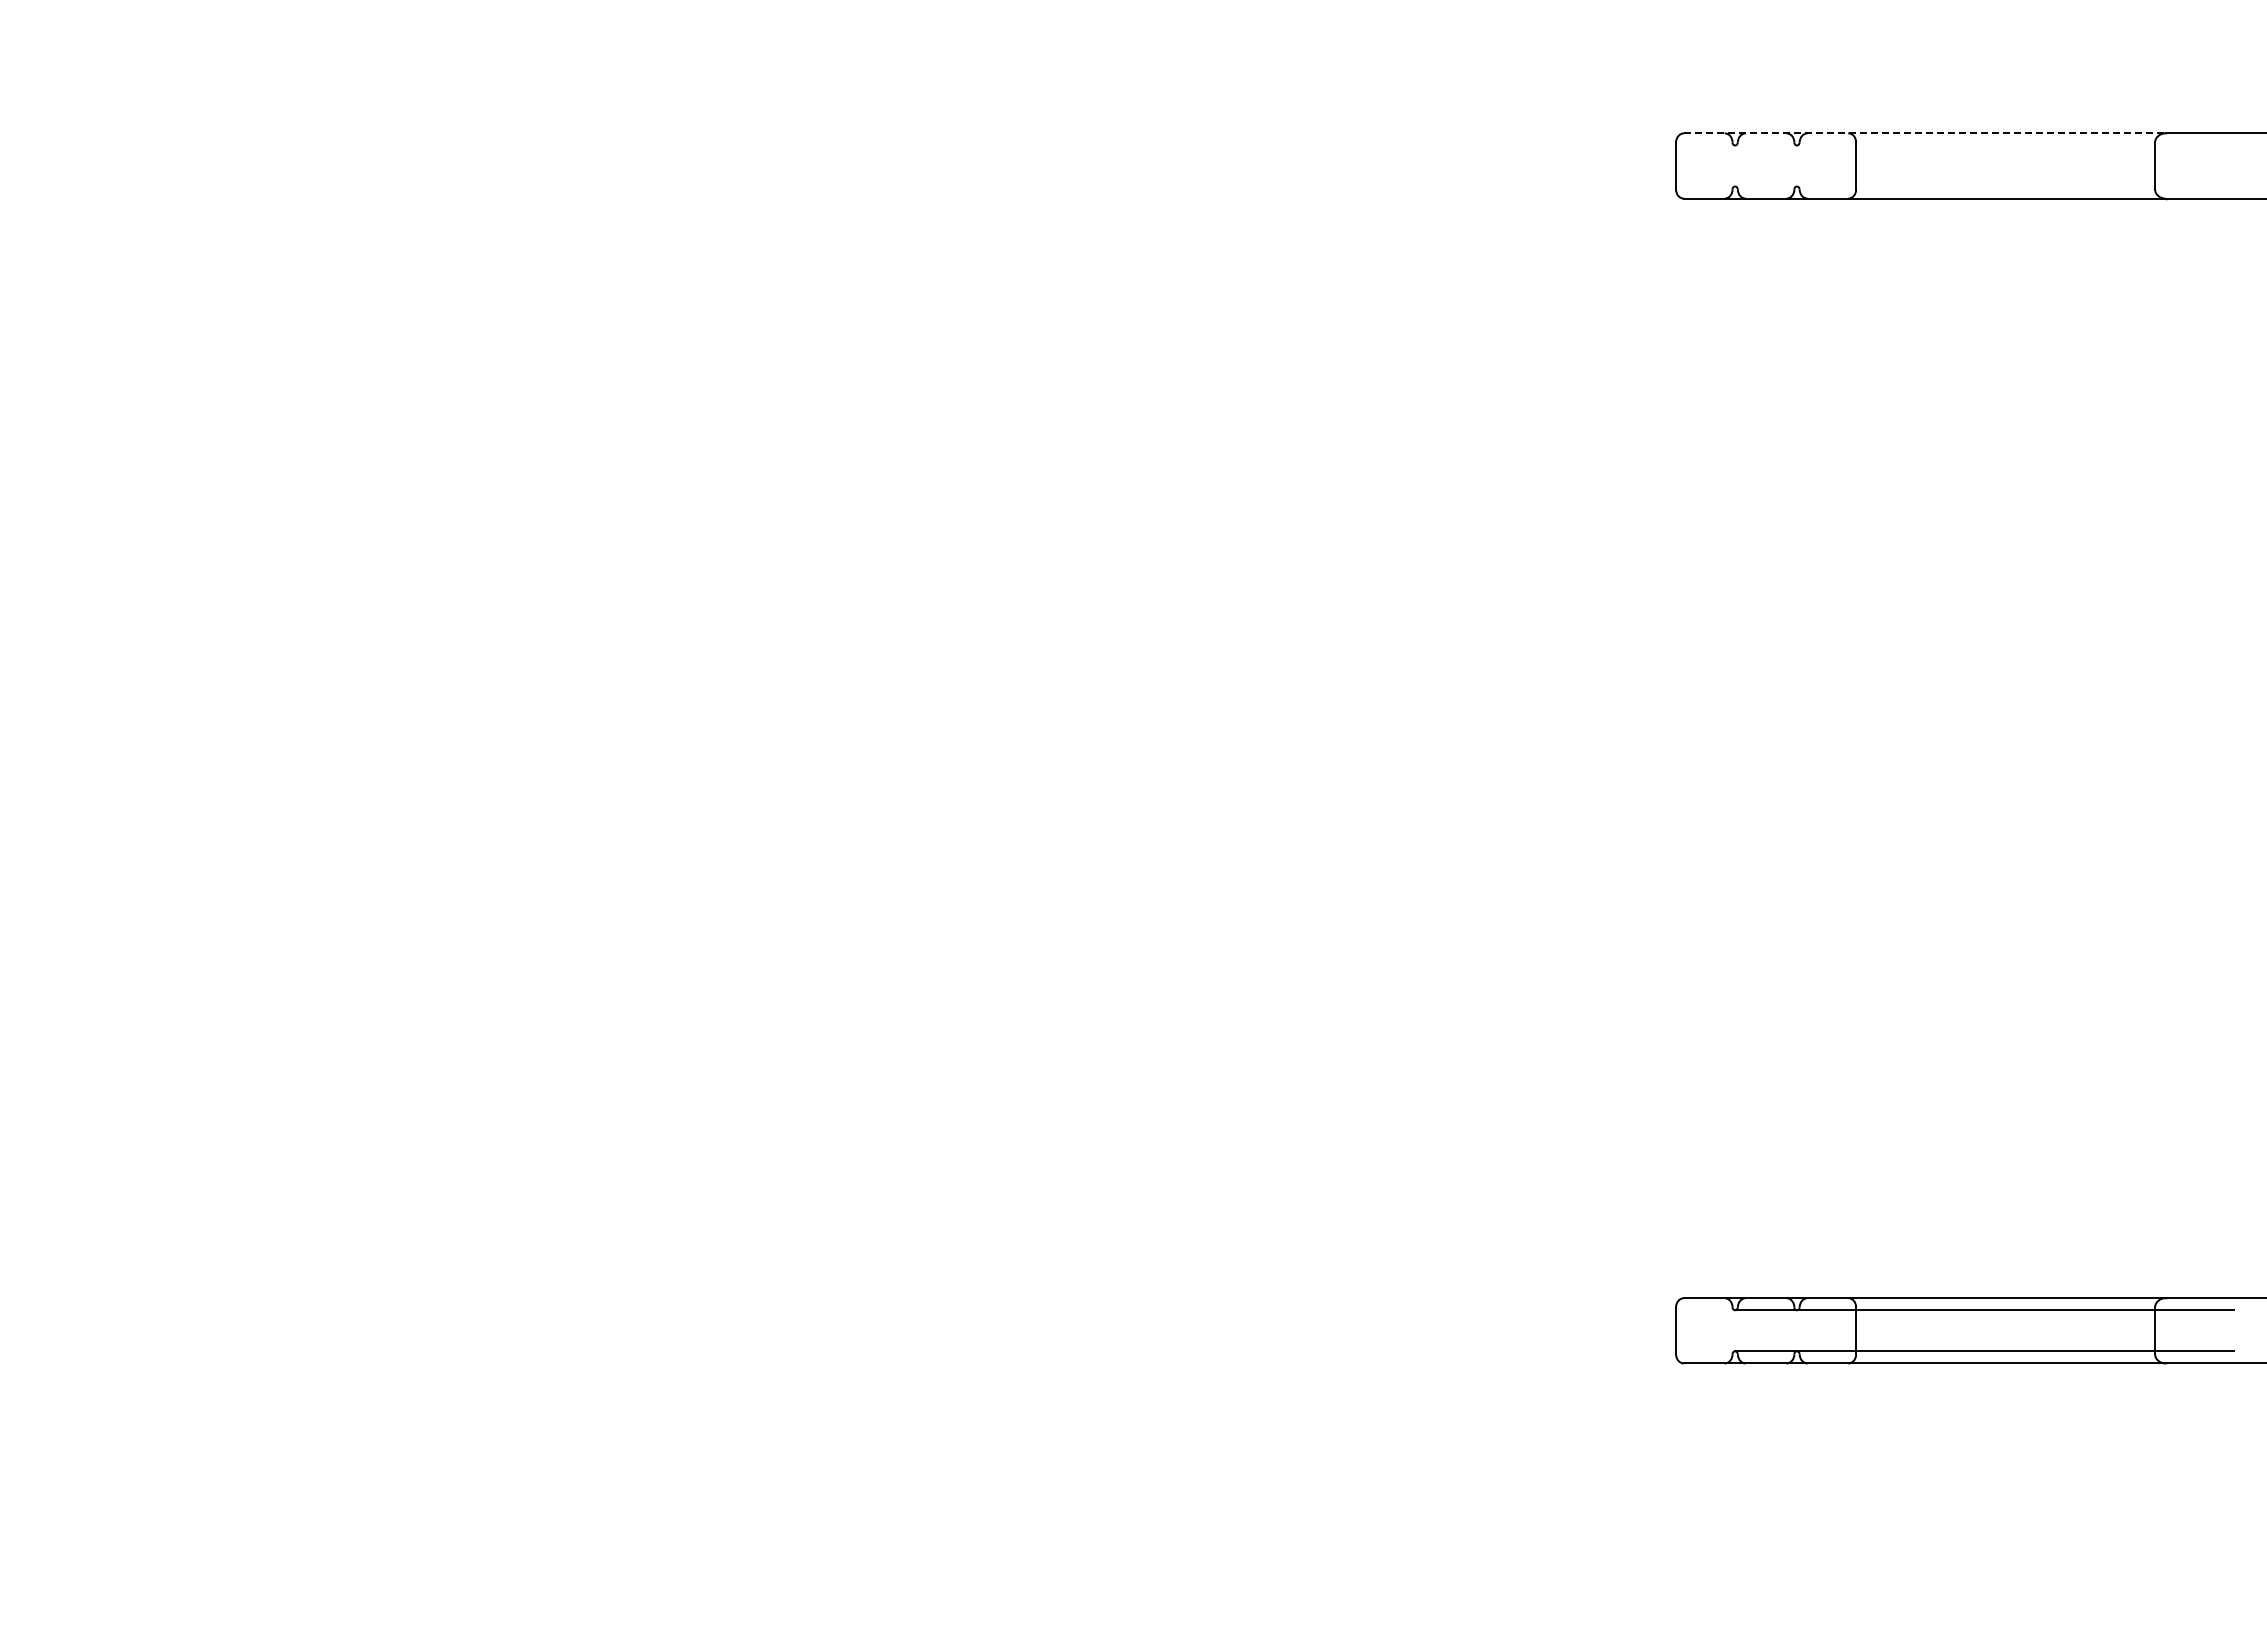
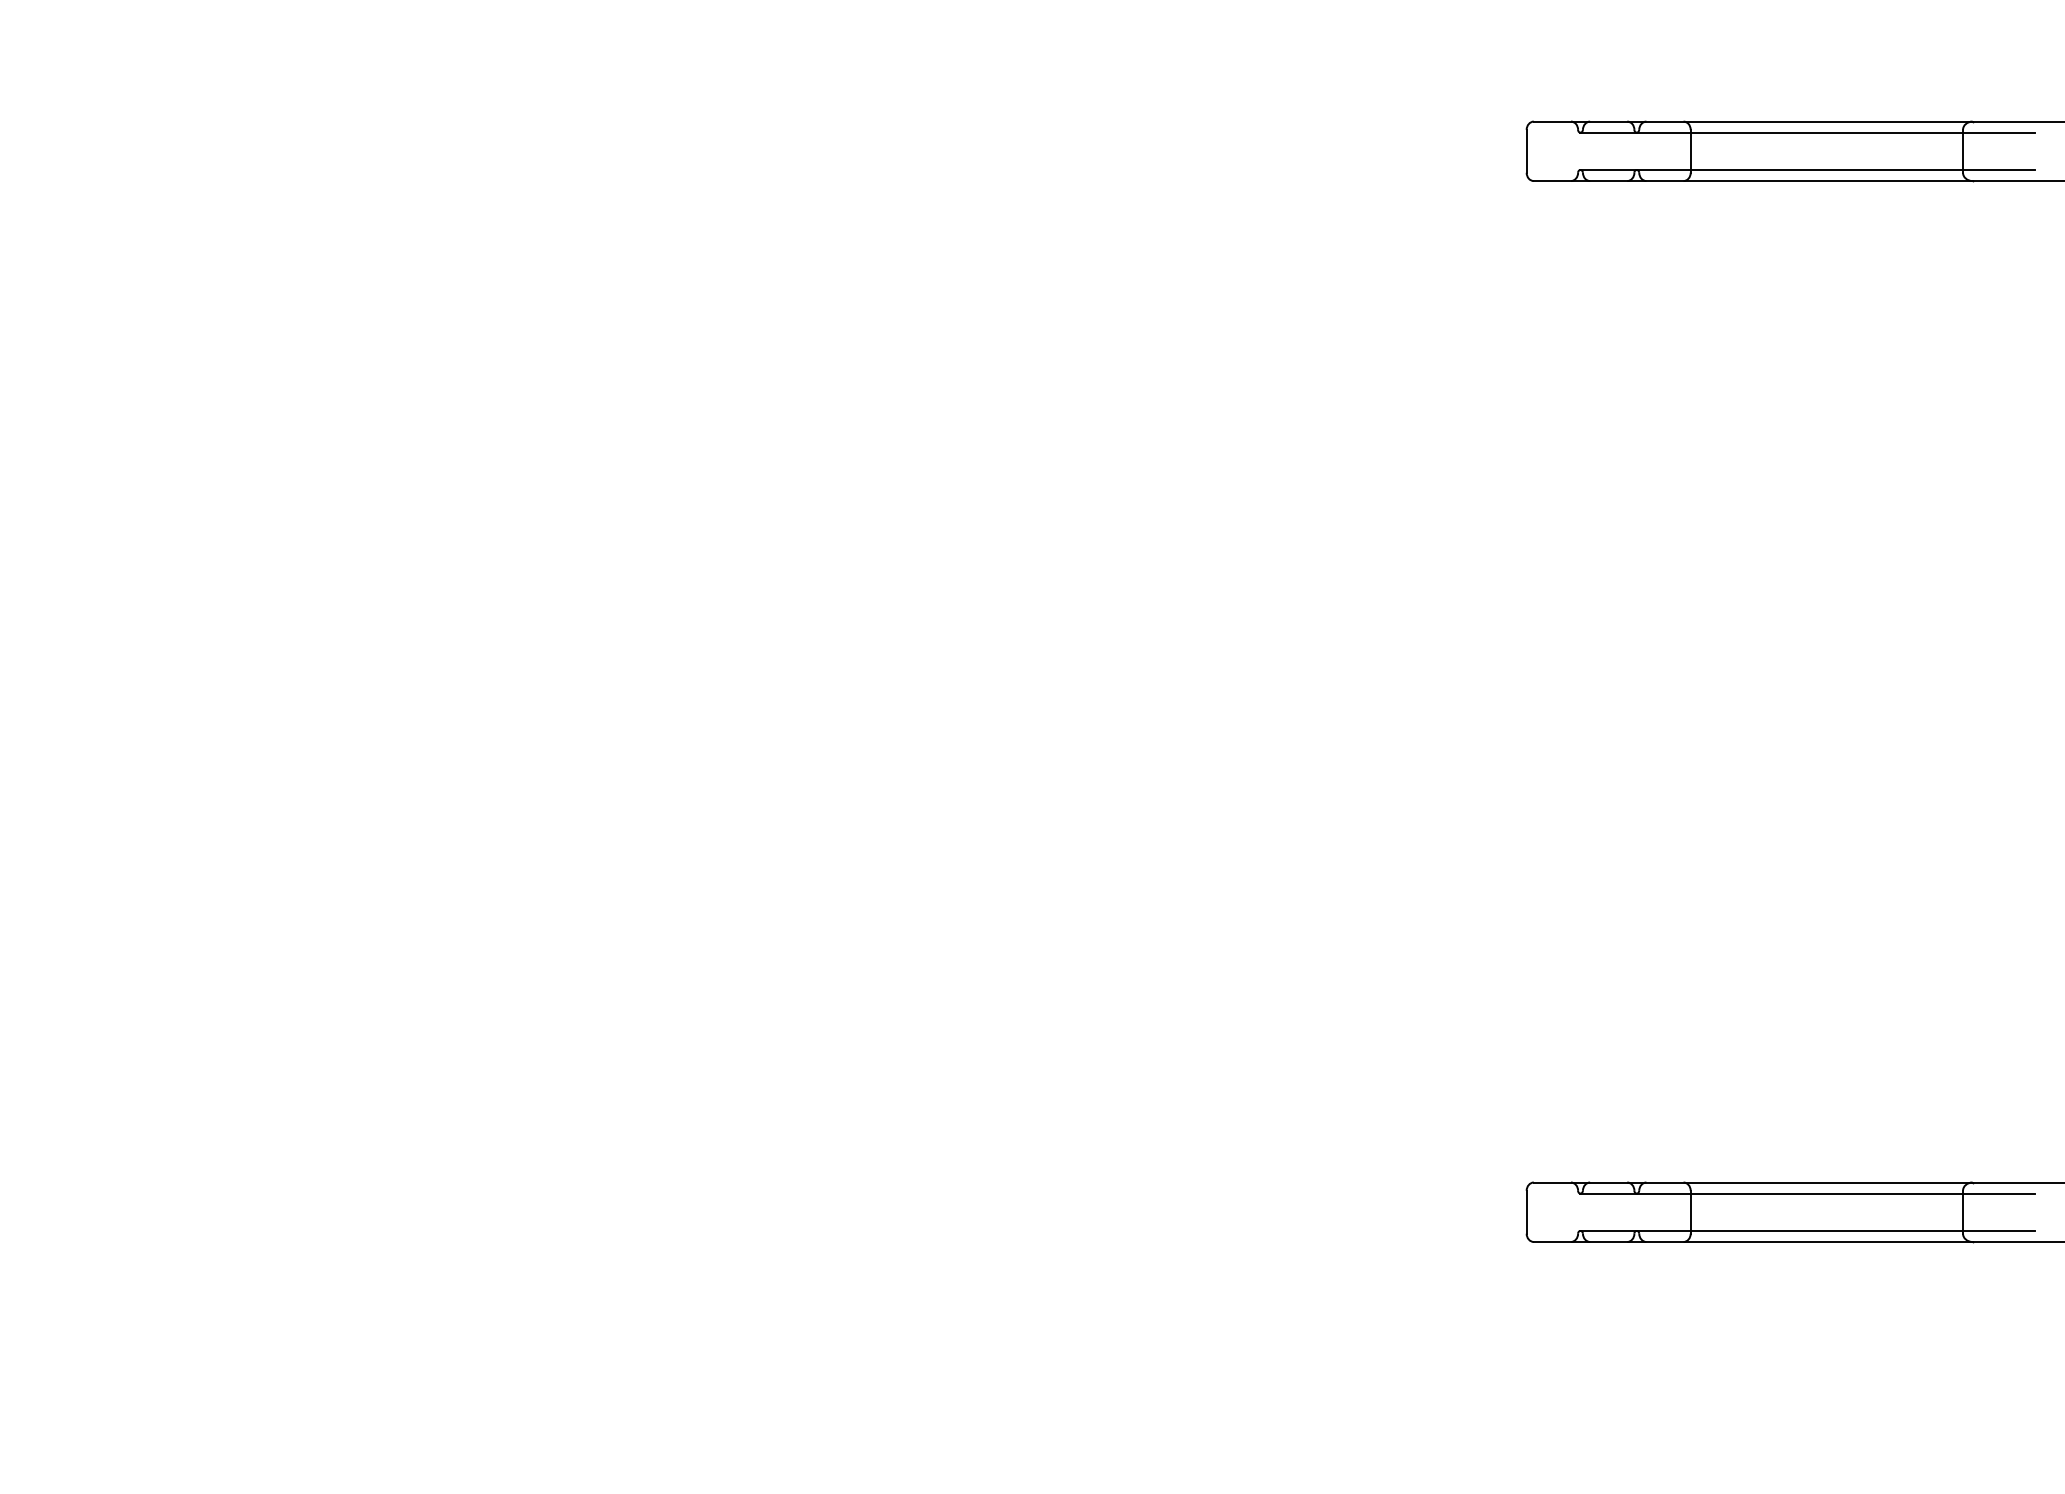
line: (1924, 133) -> (1752, 121), dashed -> solid
line: (1984, 145) -> (1807, 132), added
line: (1984, 186) -> (1807, 170), added

